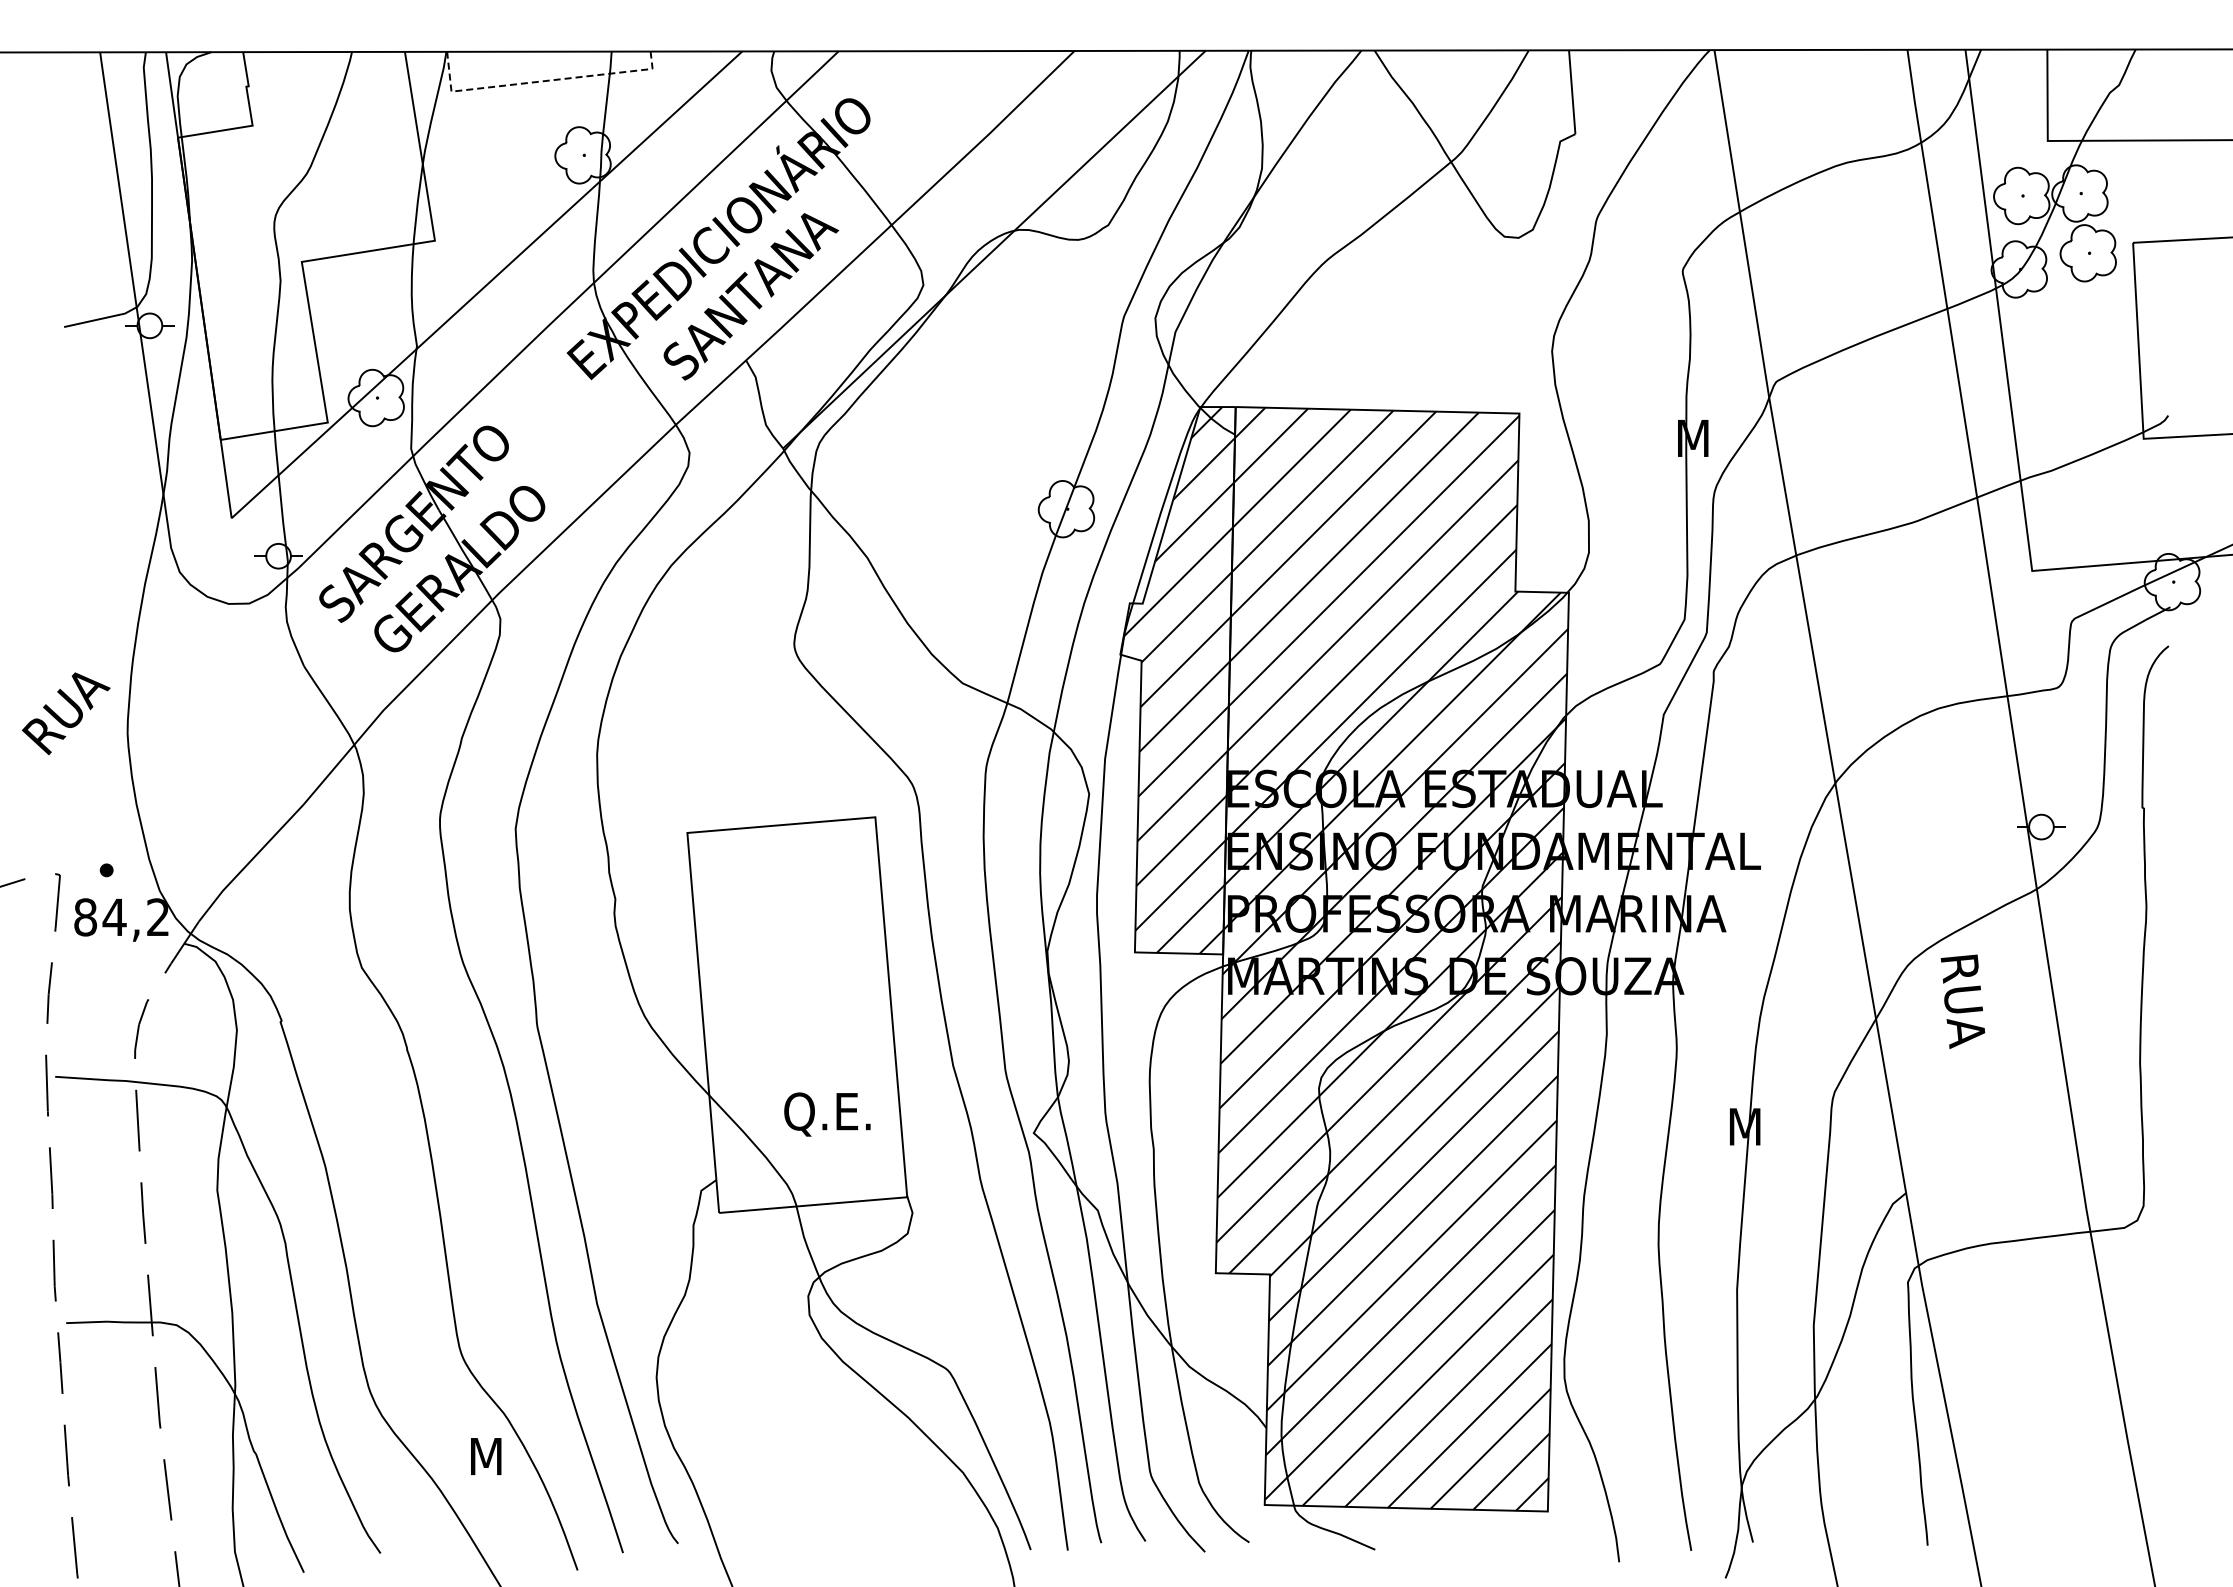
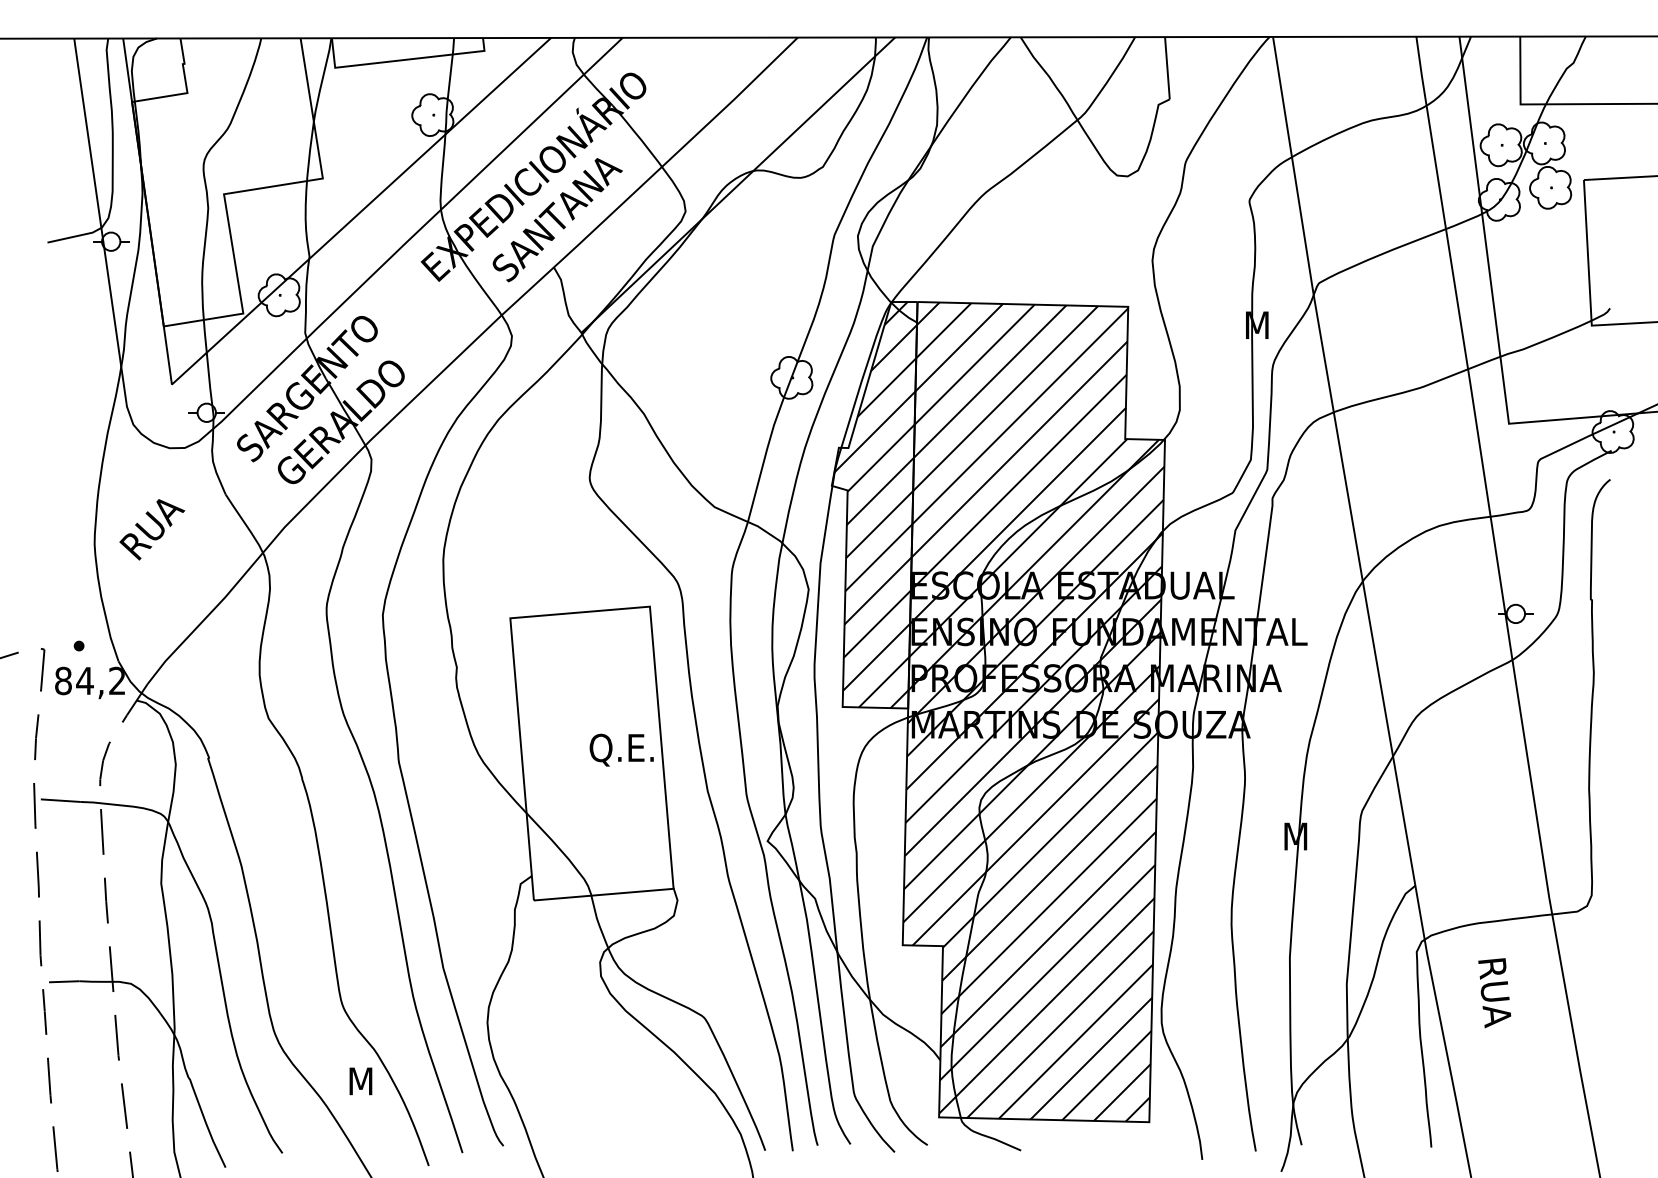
line: (540, 81) -> (401, 60), dashed -> solid
text: (66, 713) -> (152, 529), moved
text: (1962, 1001) -> (1494, 992), moved
text: (827, 1114) -> (621, 750), moved

